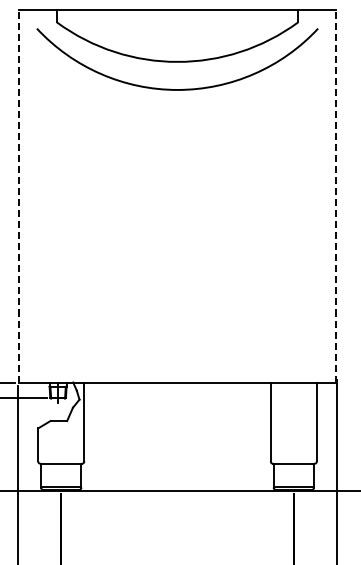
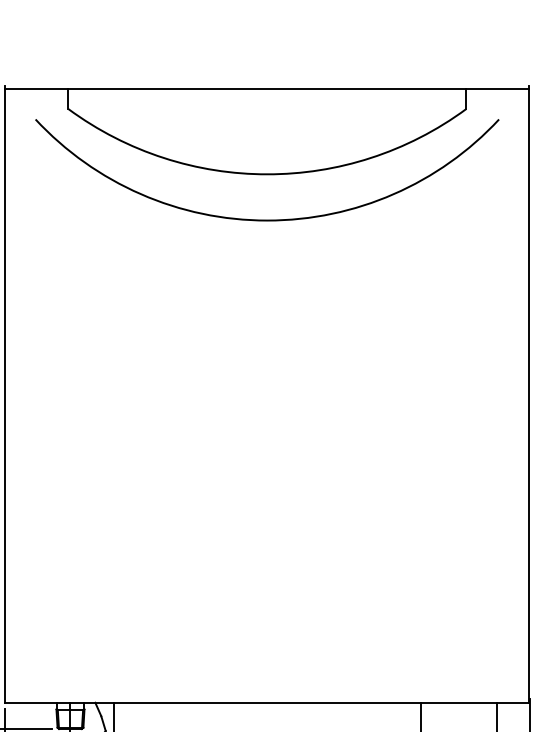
line: (18, 194) -> (5, 392), dashed -> solid
line: (336, 194) -> (529, 392), dashed -> solid

